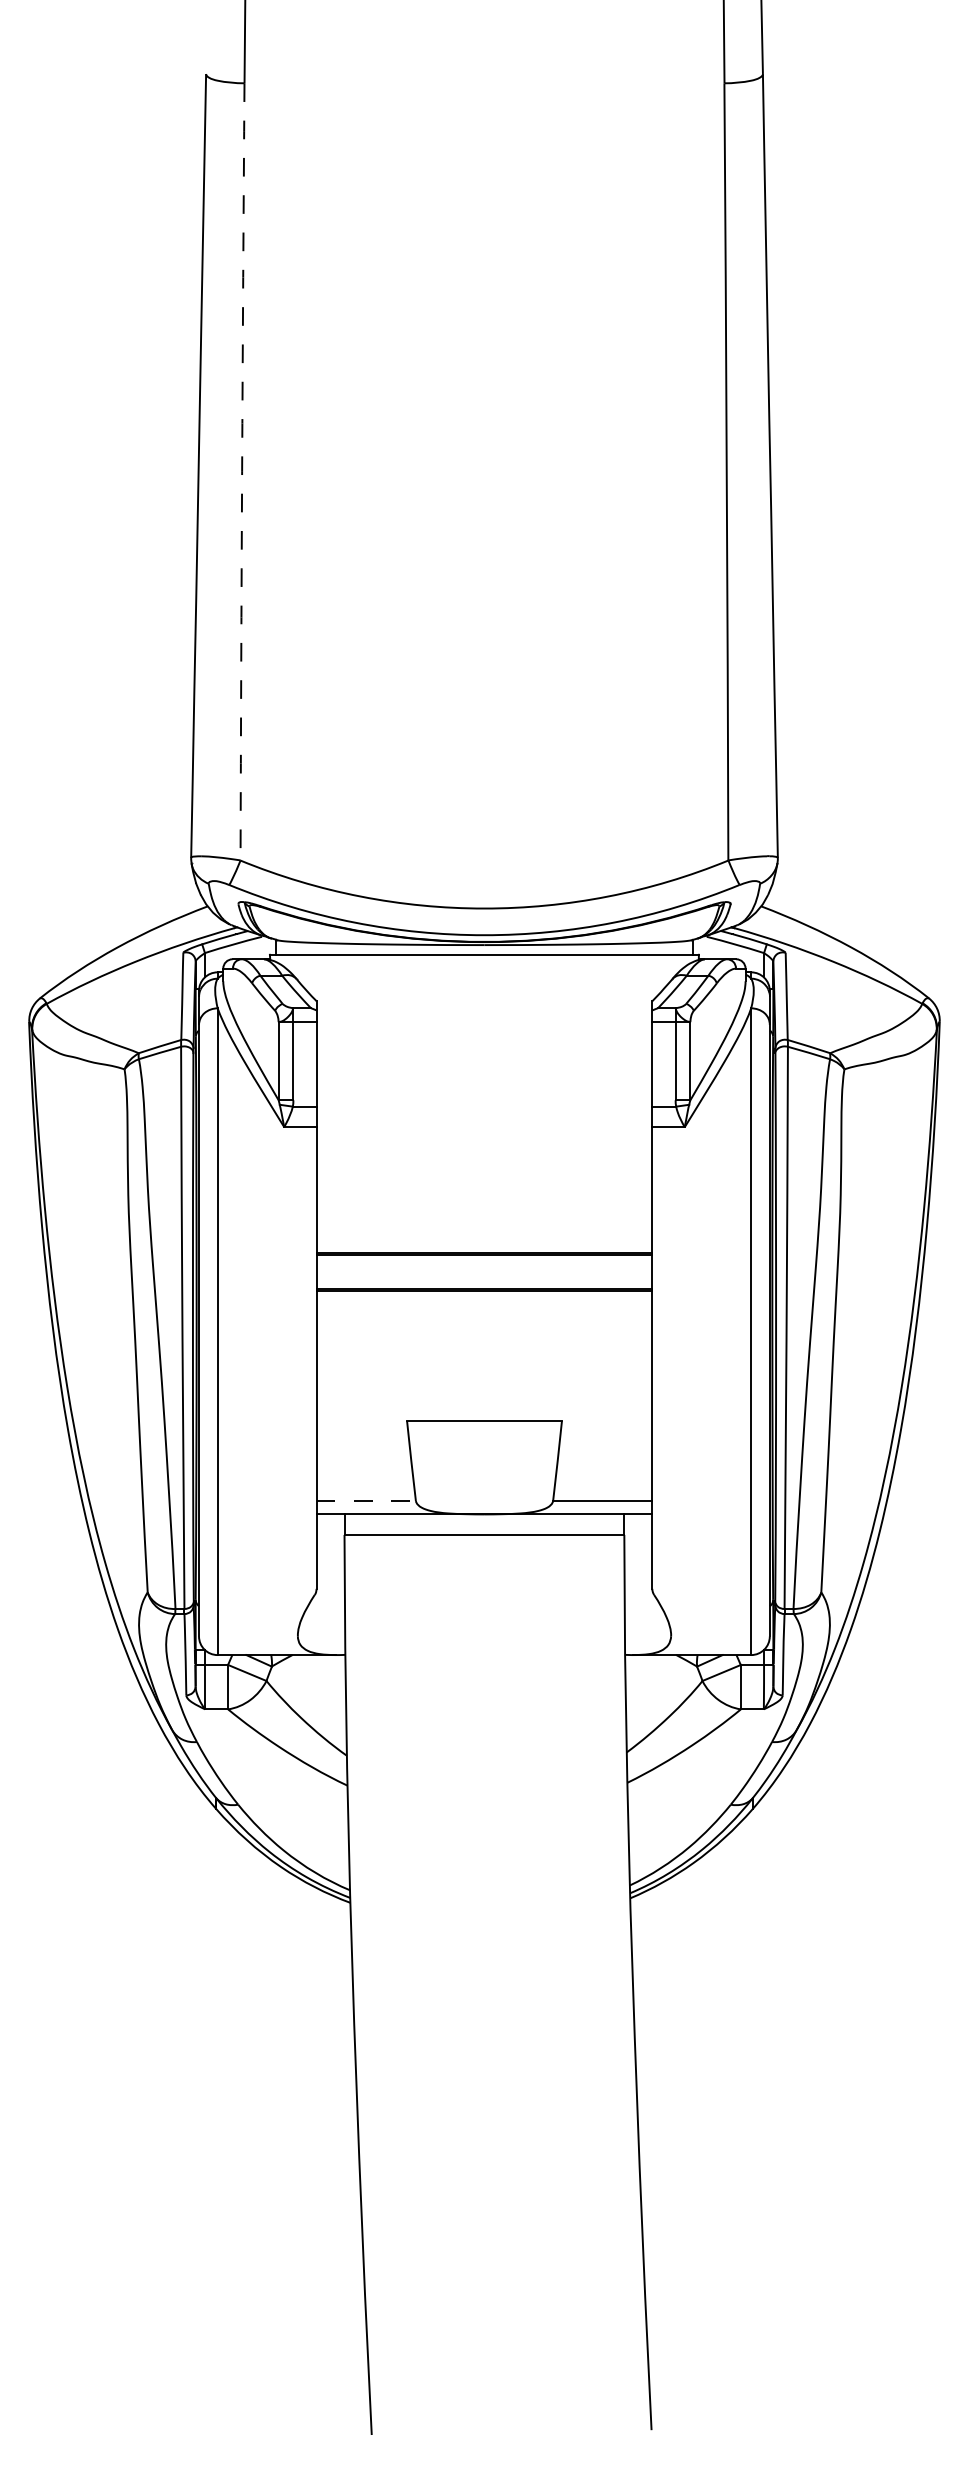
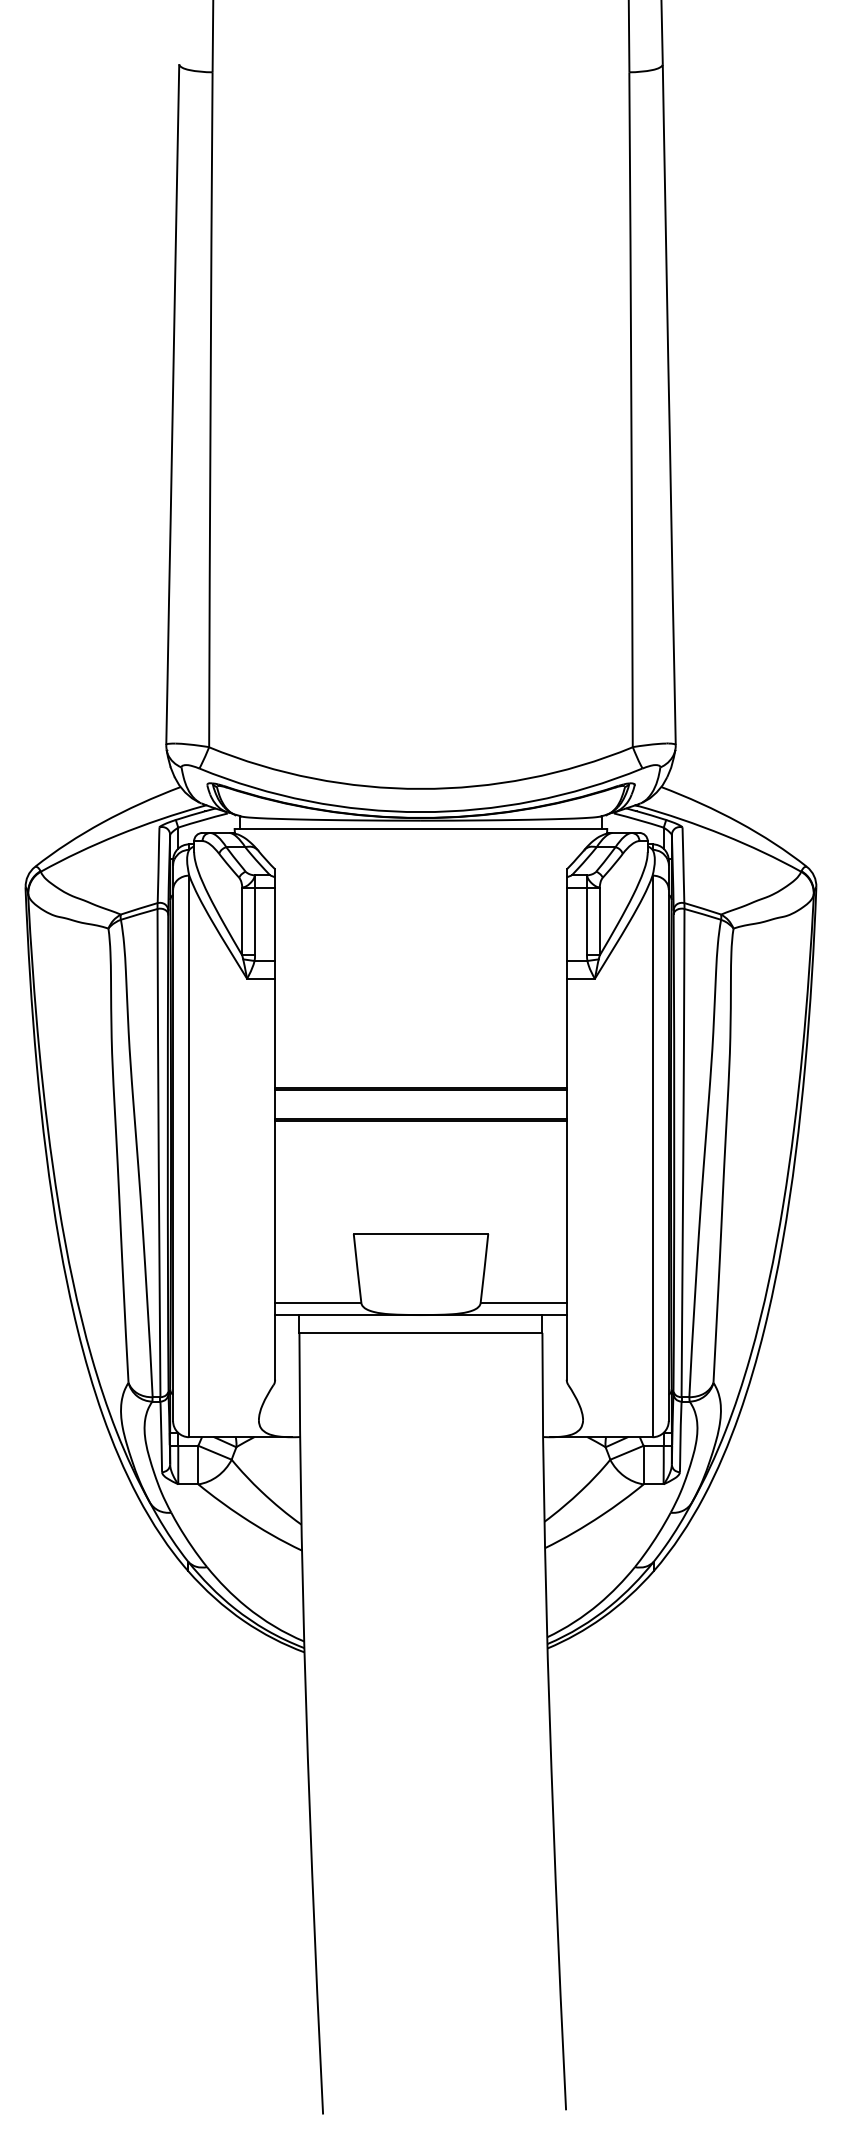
arc: (242, 471) -> (210, 409), dashed -> solid
line: (366, 1501) -> (318, 1303), dashed -> solid

